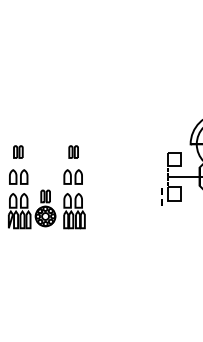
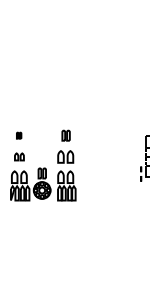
part: (18, 151) -> (19, 135), size x0.6
part: (18, 176) -> (19, 156), size x0.6

